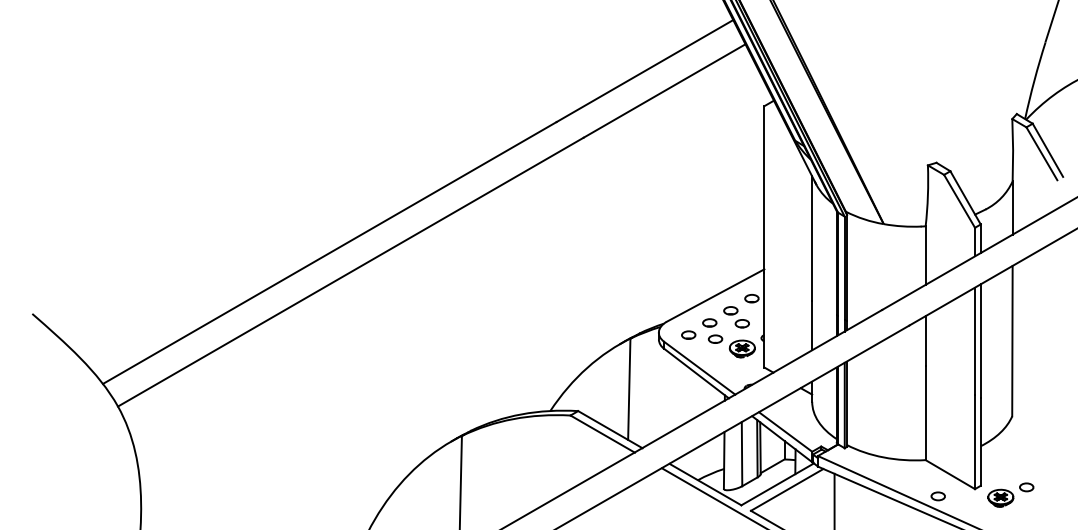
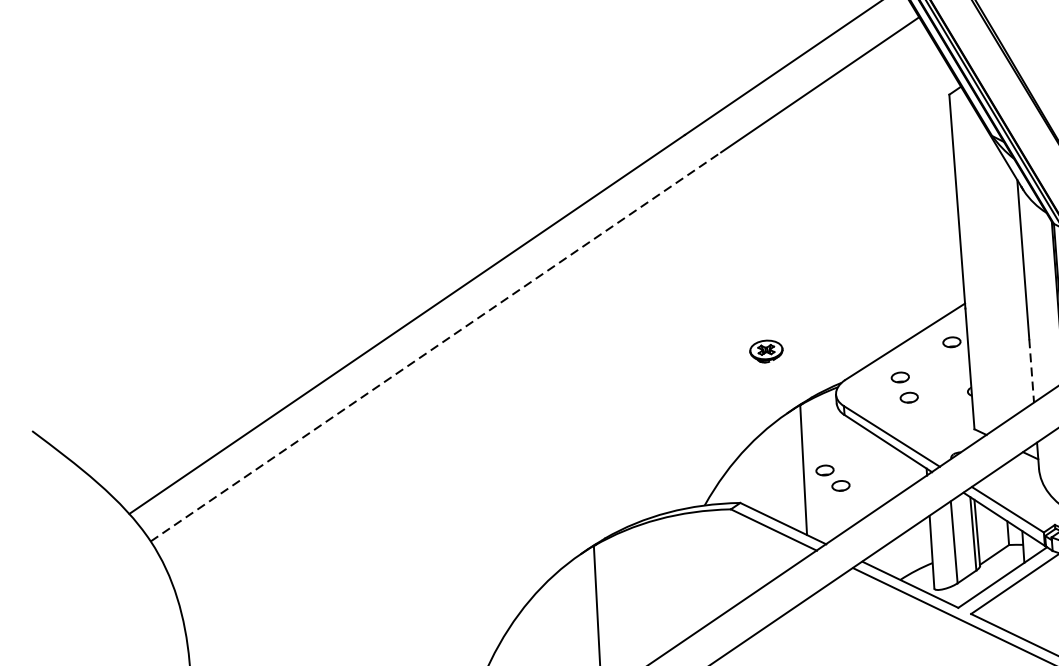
line: (350, 272) -> (435, 347), solid -> dashed
part: (736, 317) -> (832, 478), moved
line: (812, 325) -> (1032, 370), solid -> dashed
part: (688, 334) -> (874, 394), removed
part: (741, 348) -> (765, 350), moved

